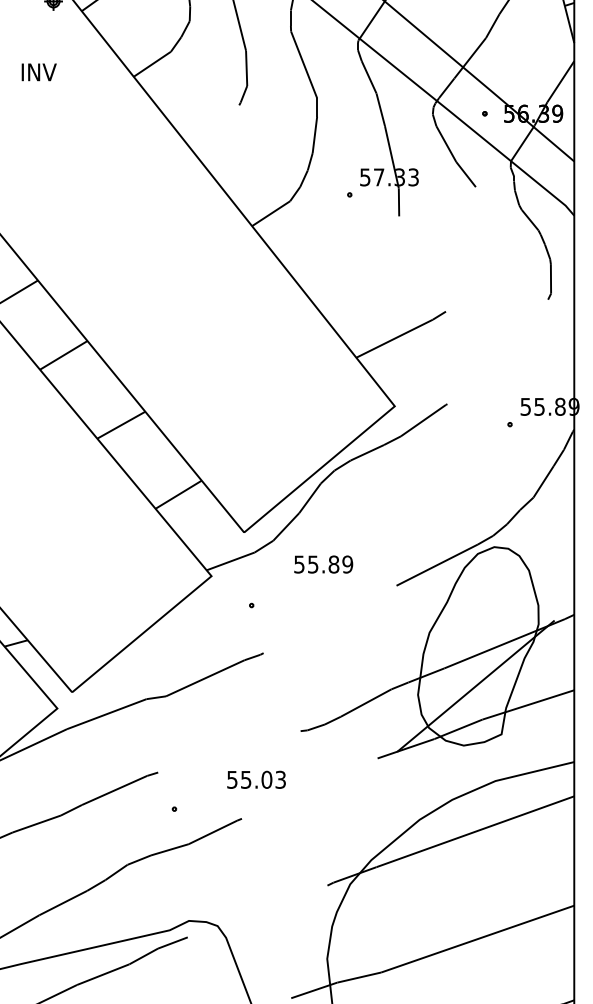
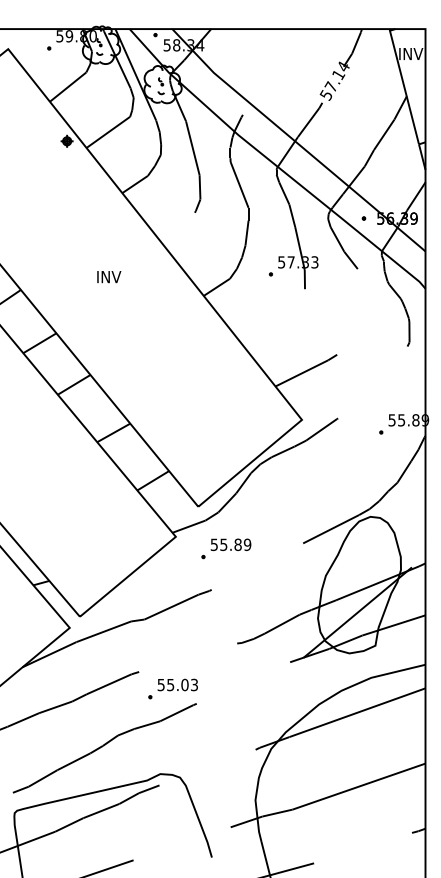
text: (39, 72) -> (109, 277), moved
text: (322, 564) -> (230, 544), moved
text: (256, 779) -> (177, 684), moved

